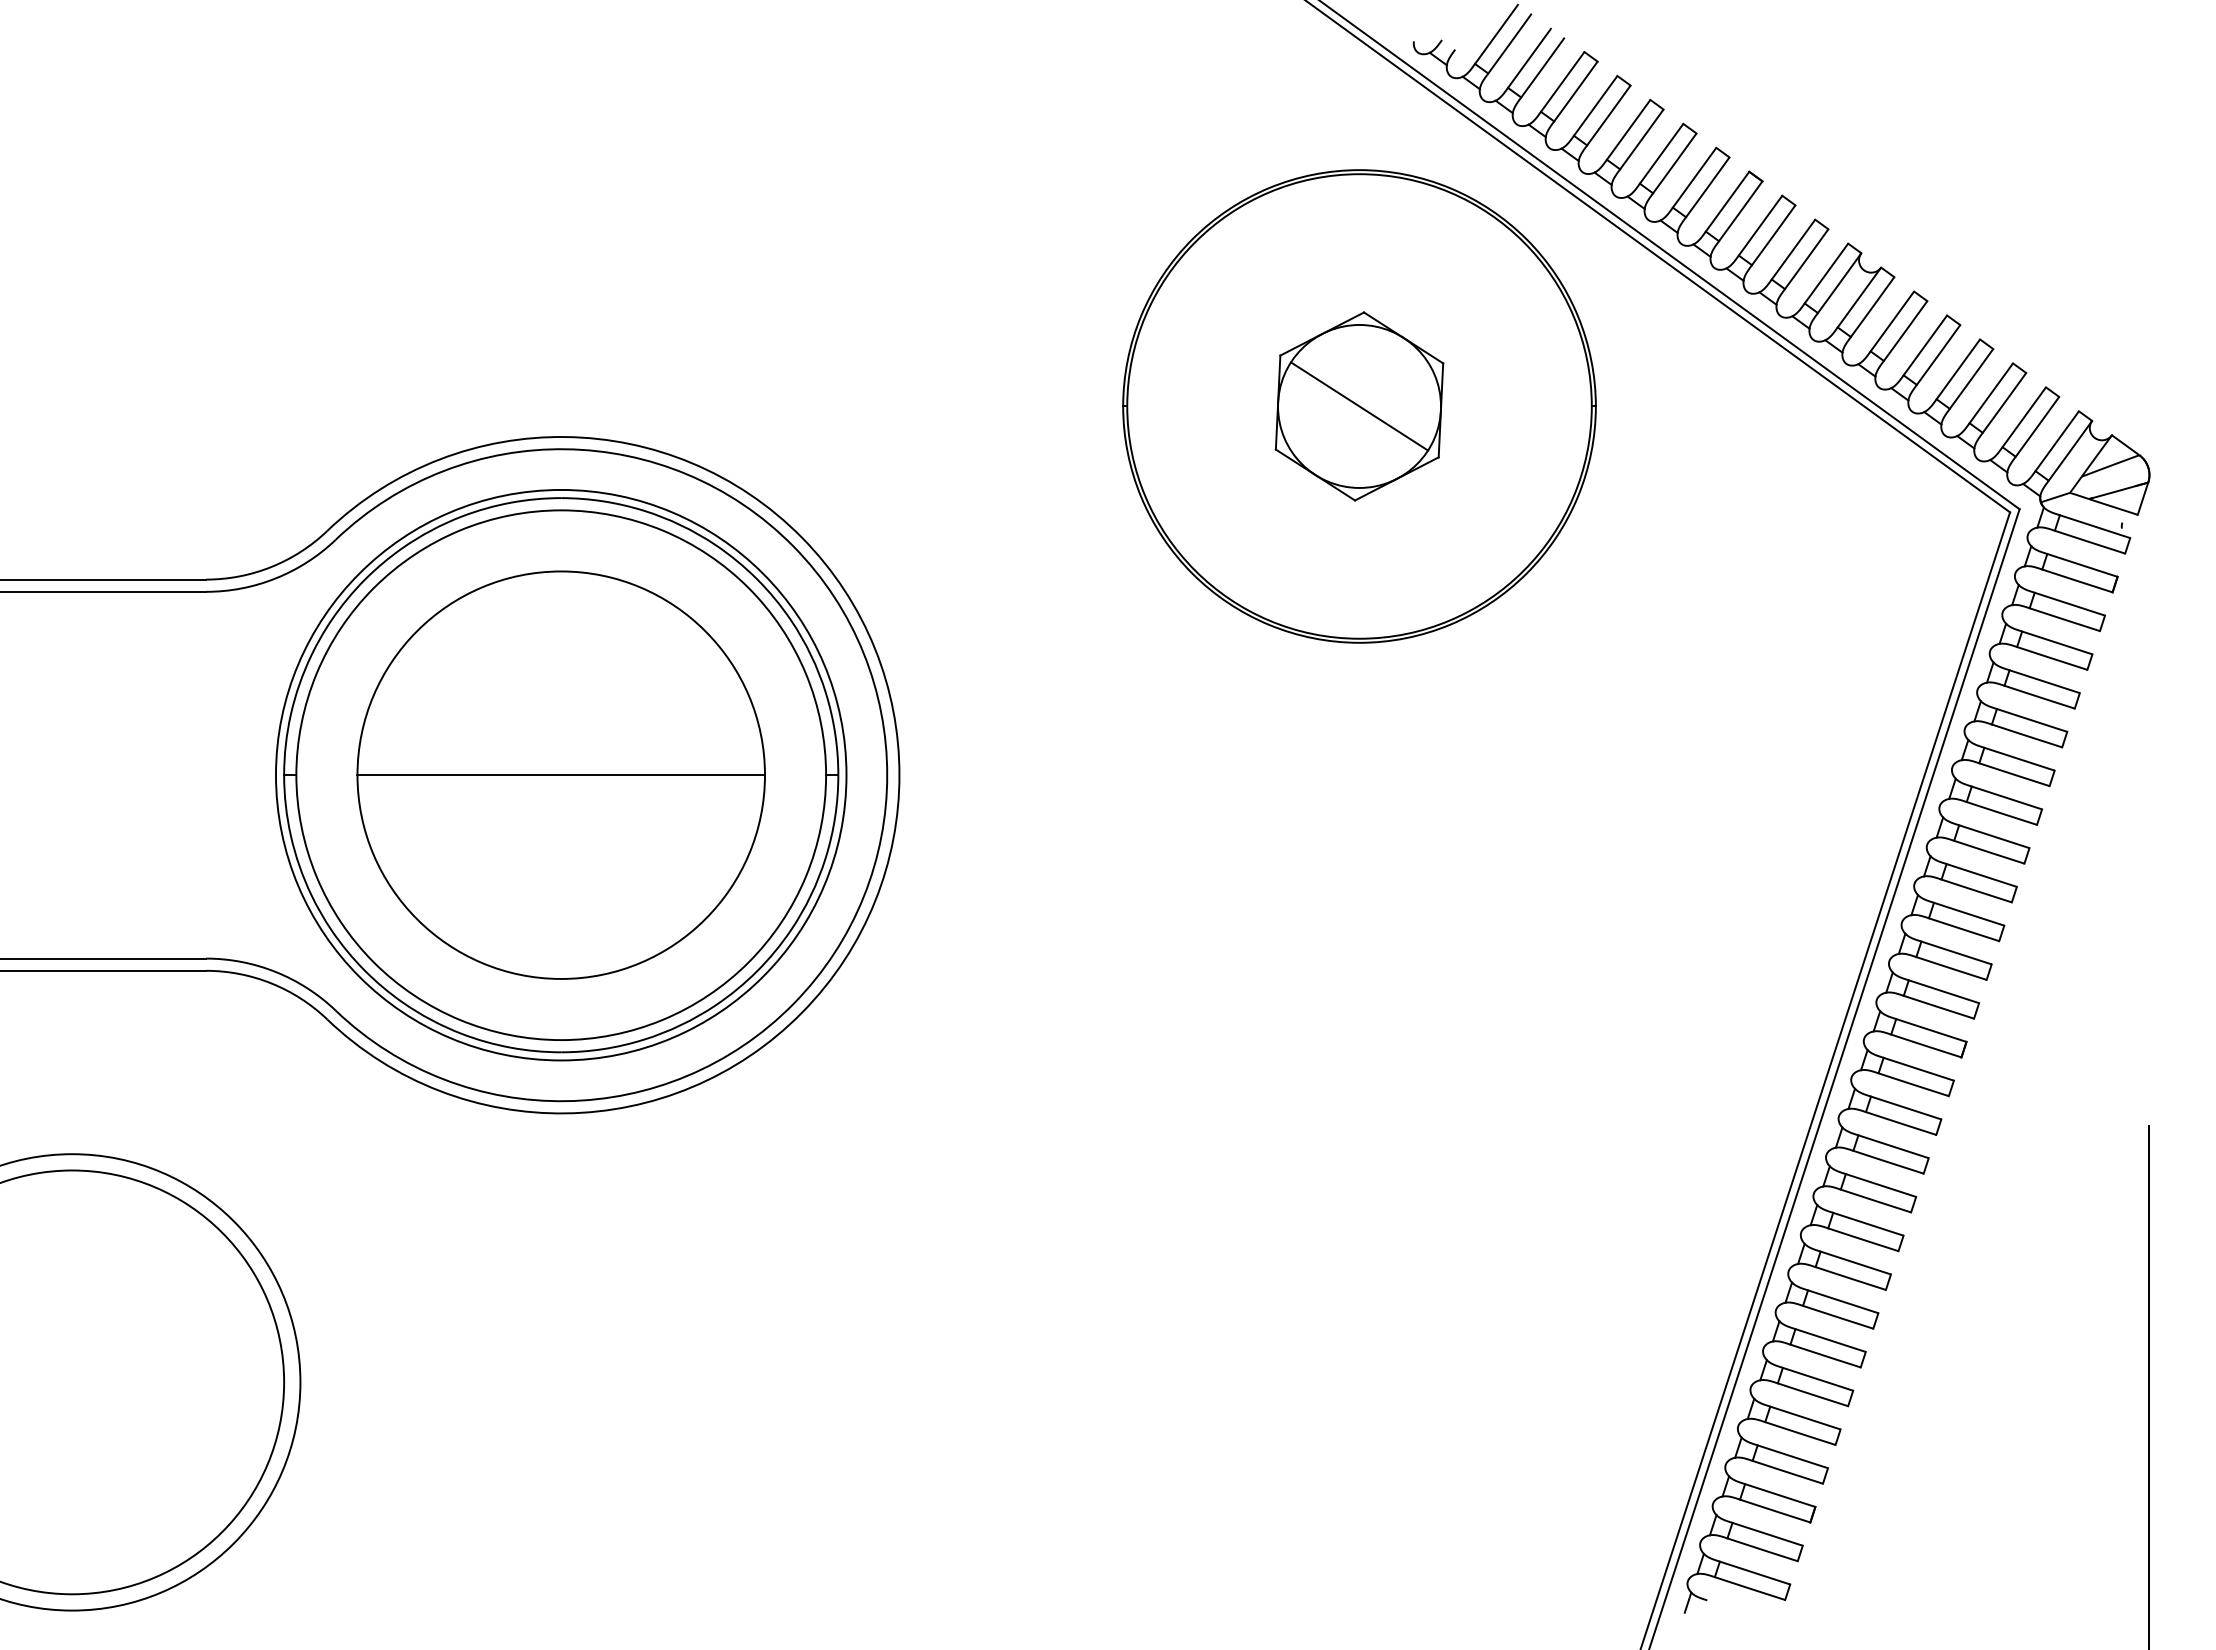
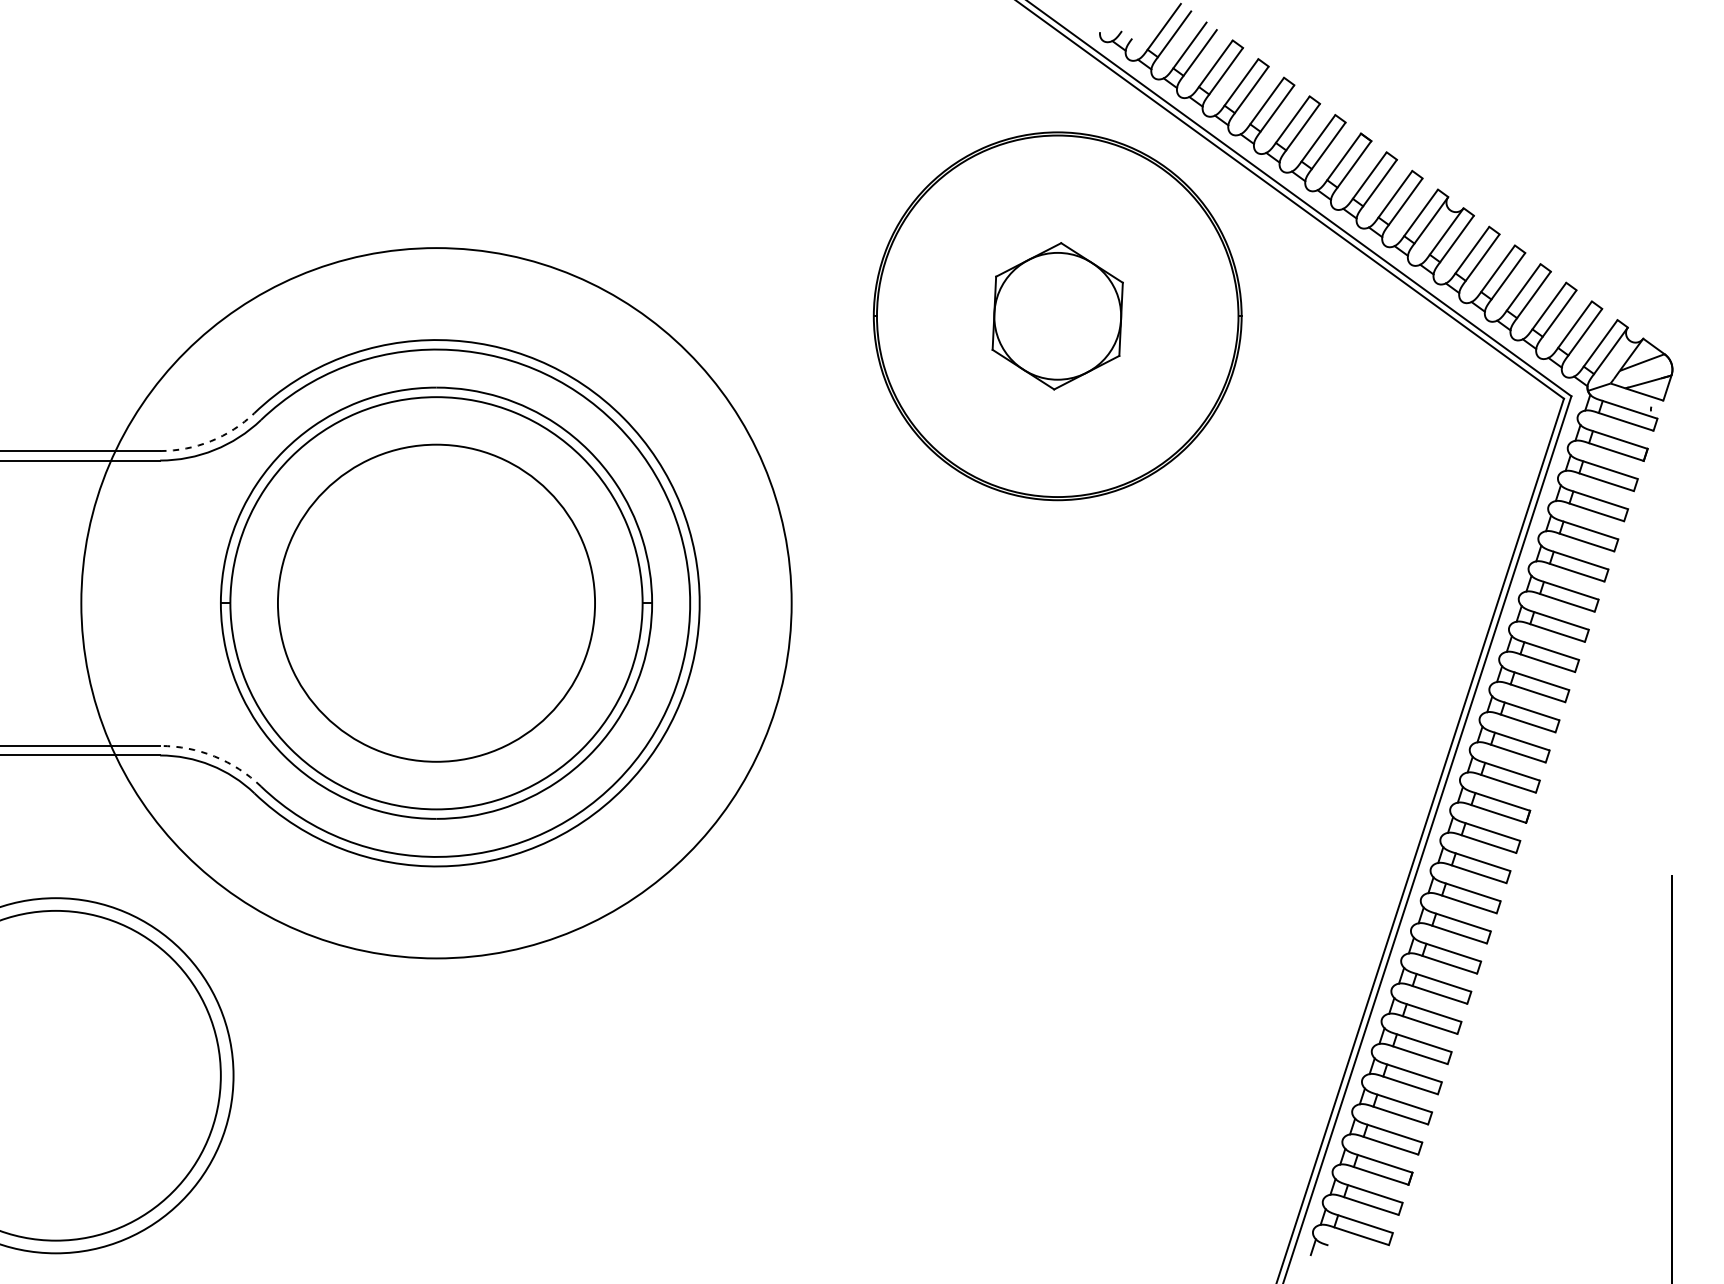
line: (1359, 406) -> (1057, 316), removed
arc: (271, 567) -> (211, 441), solid -> dashed
circle: (560, 774) -> (435, 602), size x1.6
line: (560, 775) -> (435, 603), removed
arc: (276, 972) -> (214, 756), solid -> dashed

